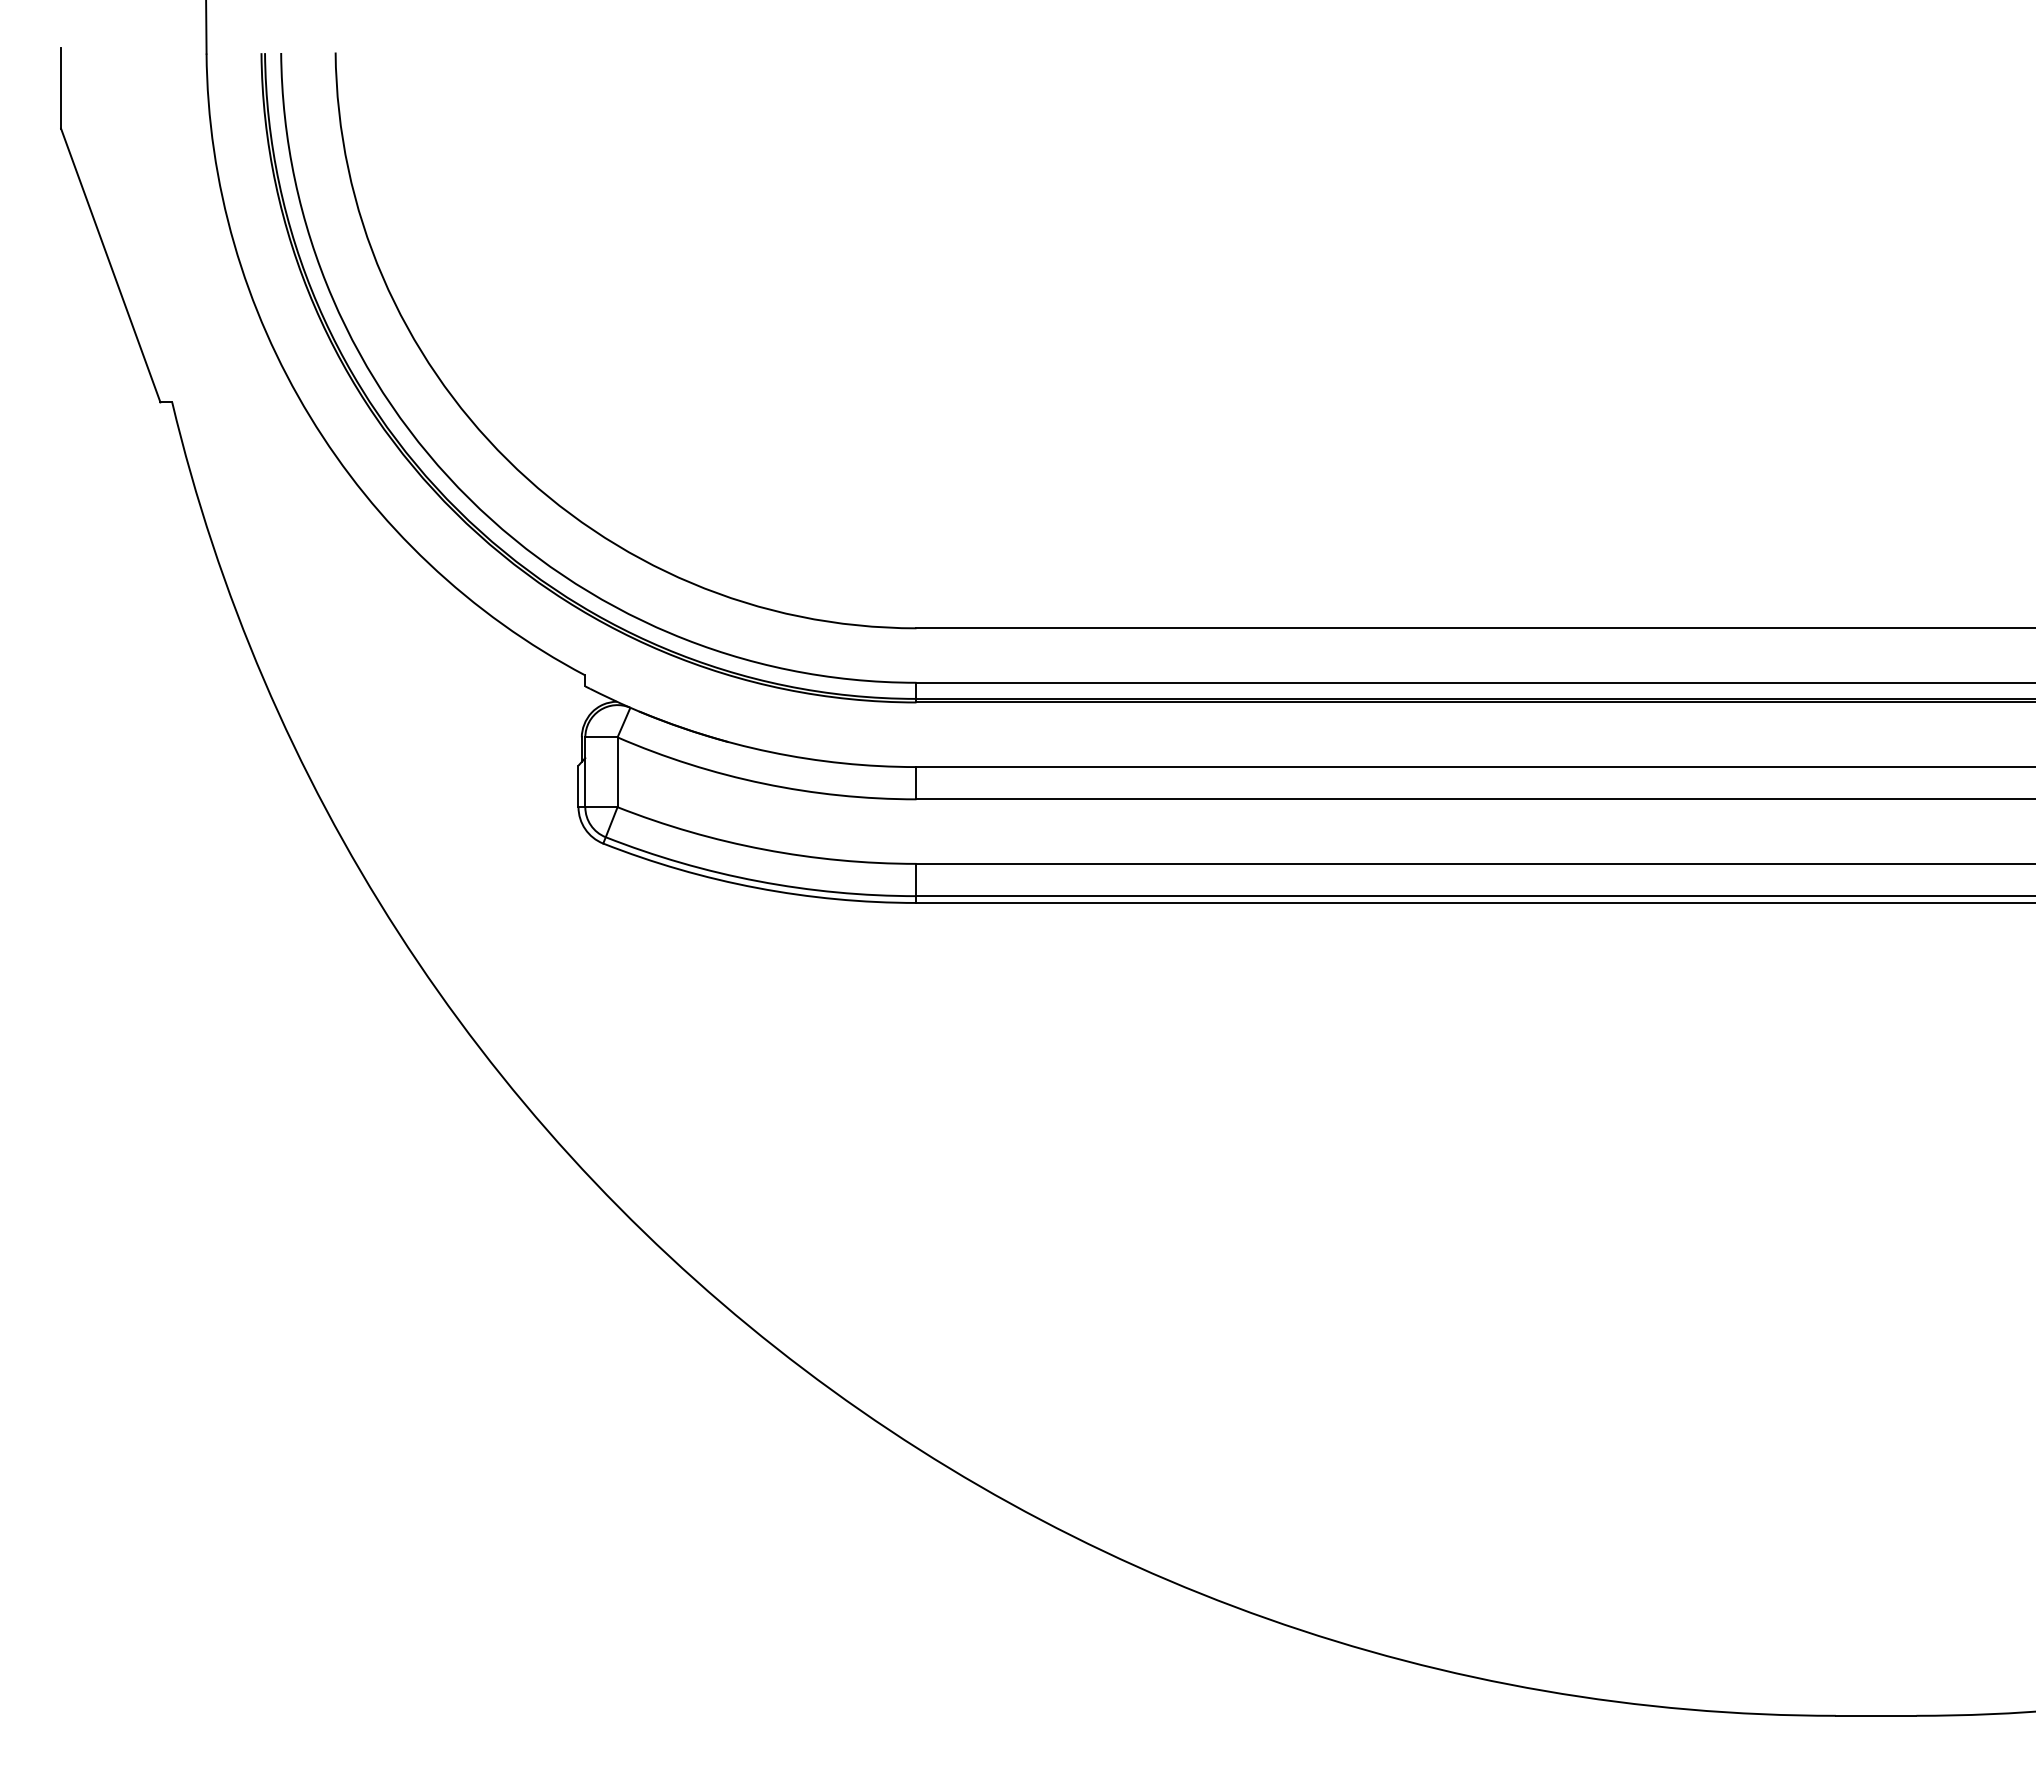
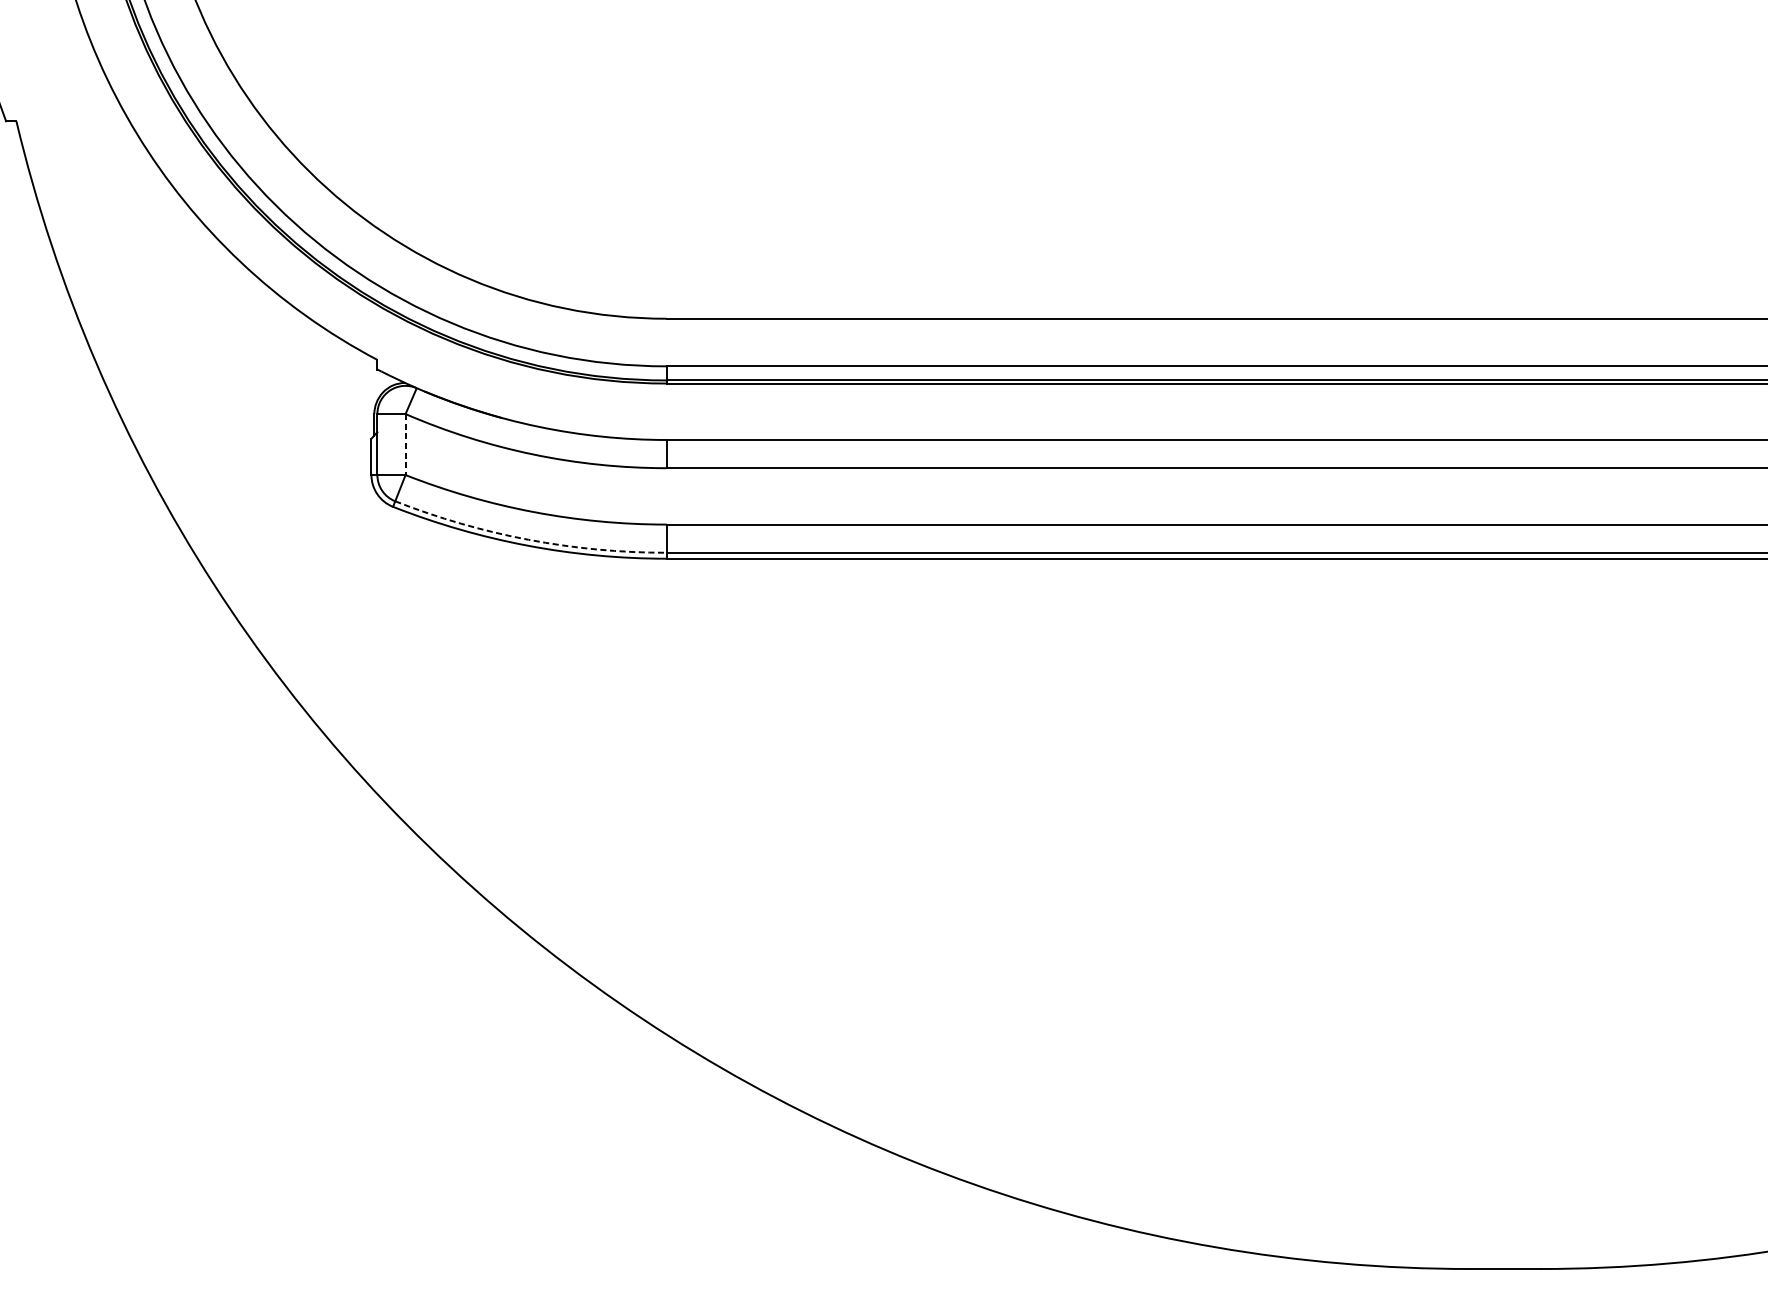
line: (617, 772) -> (405, 444), solid -> dashed
arc: (758, 881) -> (528, 539), solid -> dashed

